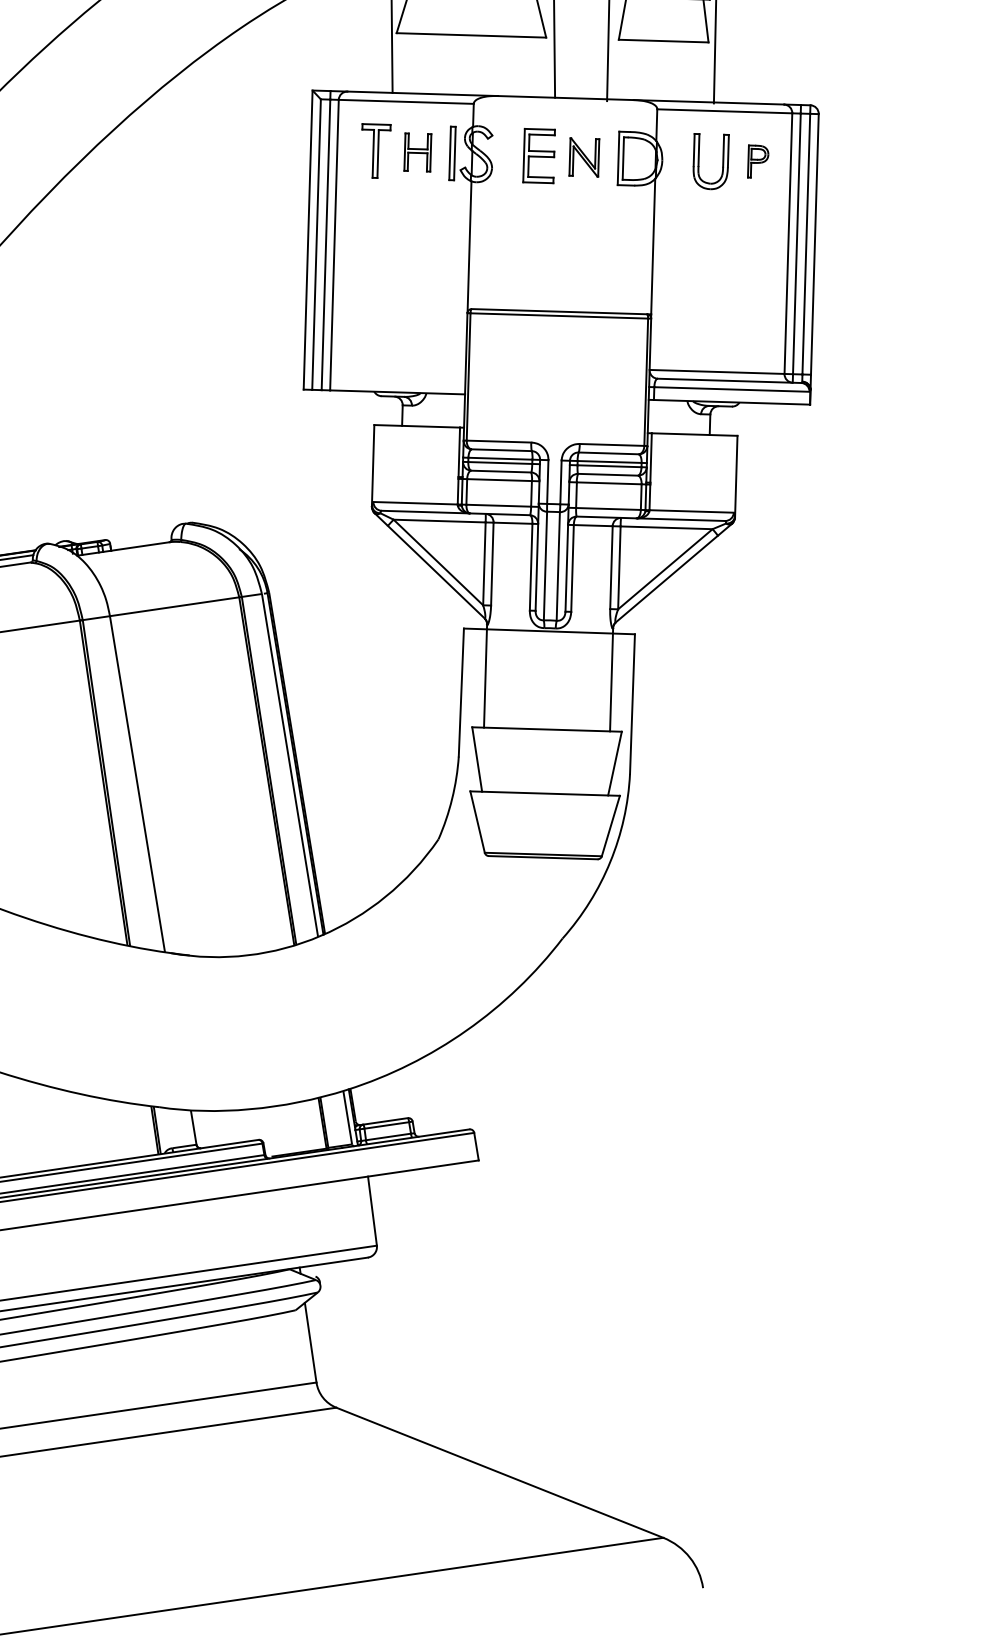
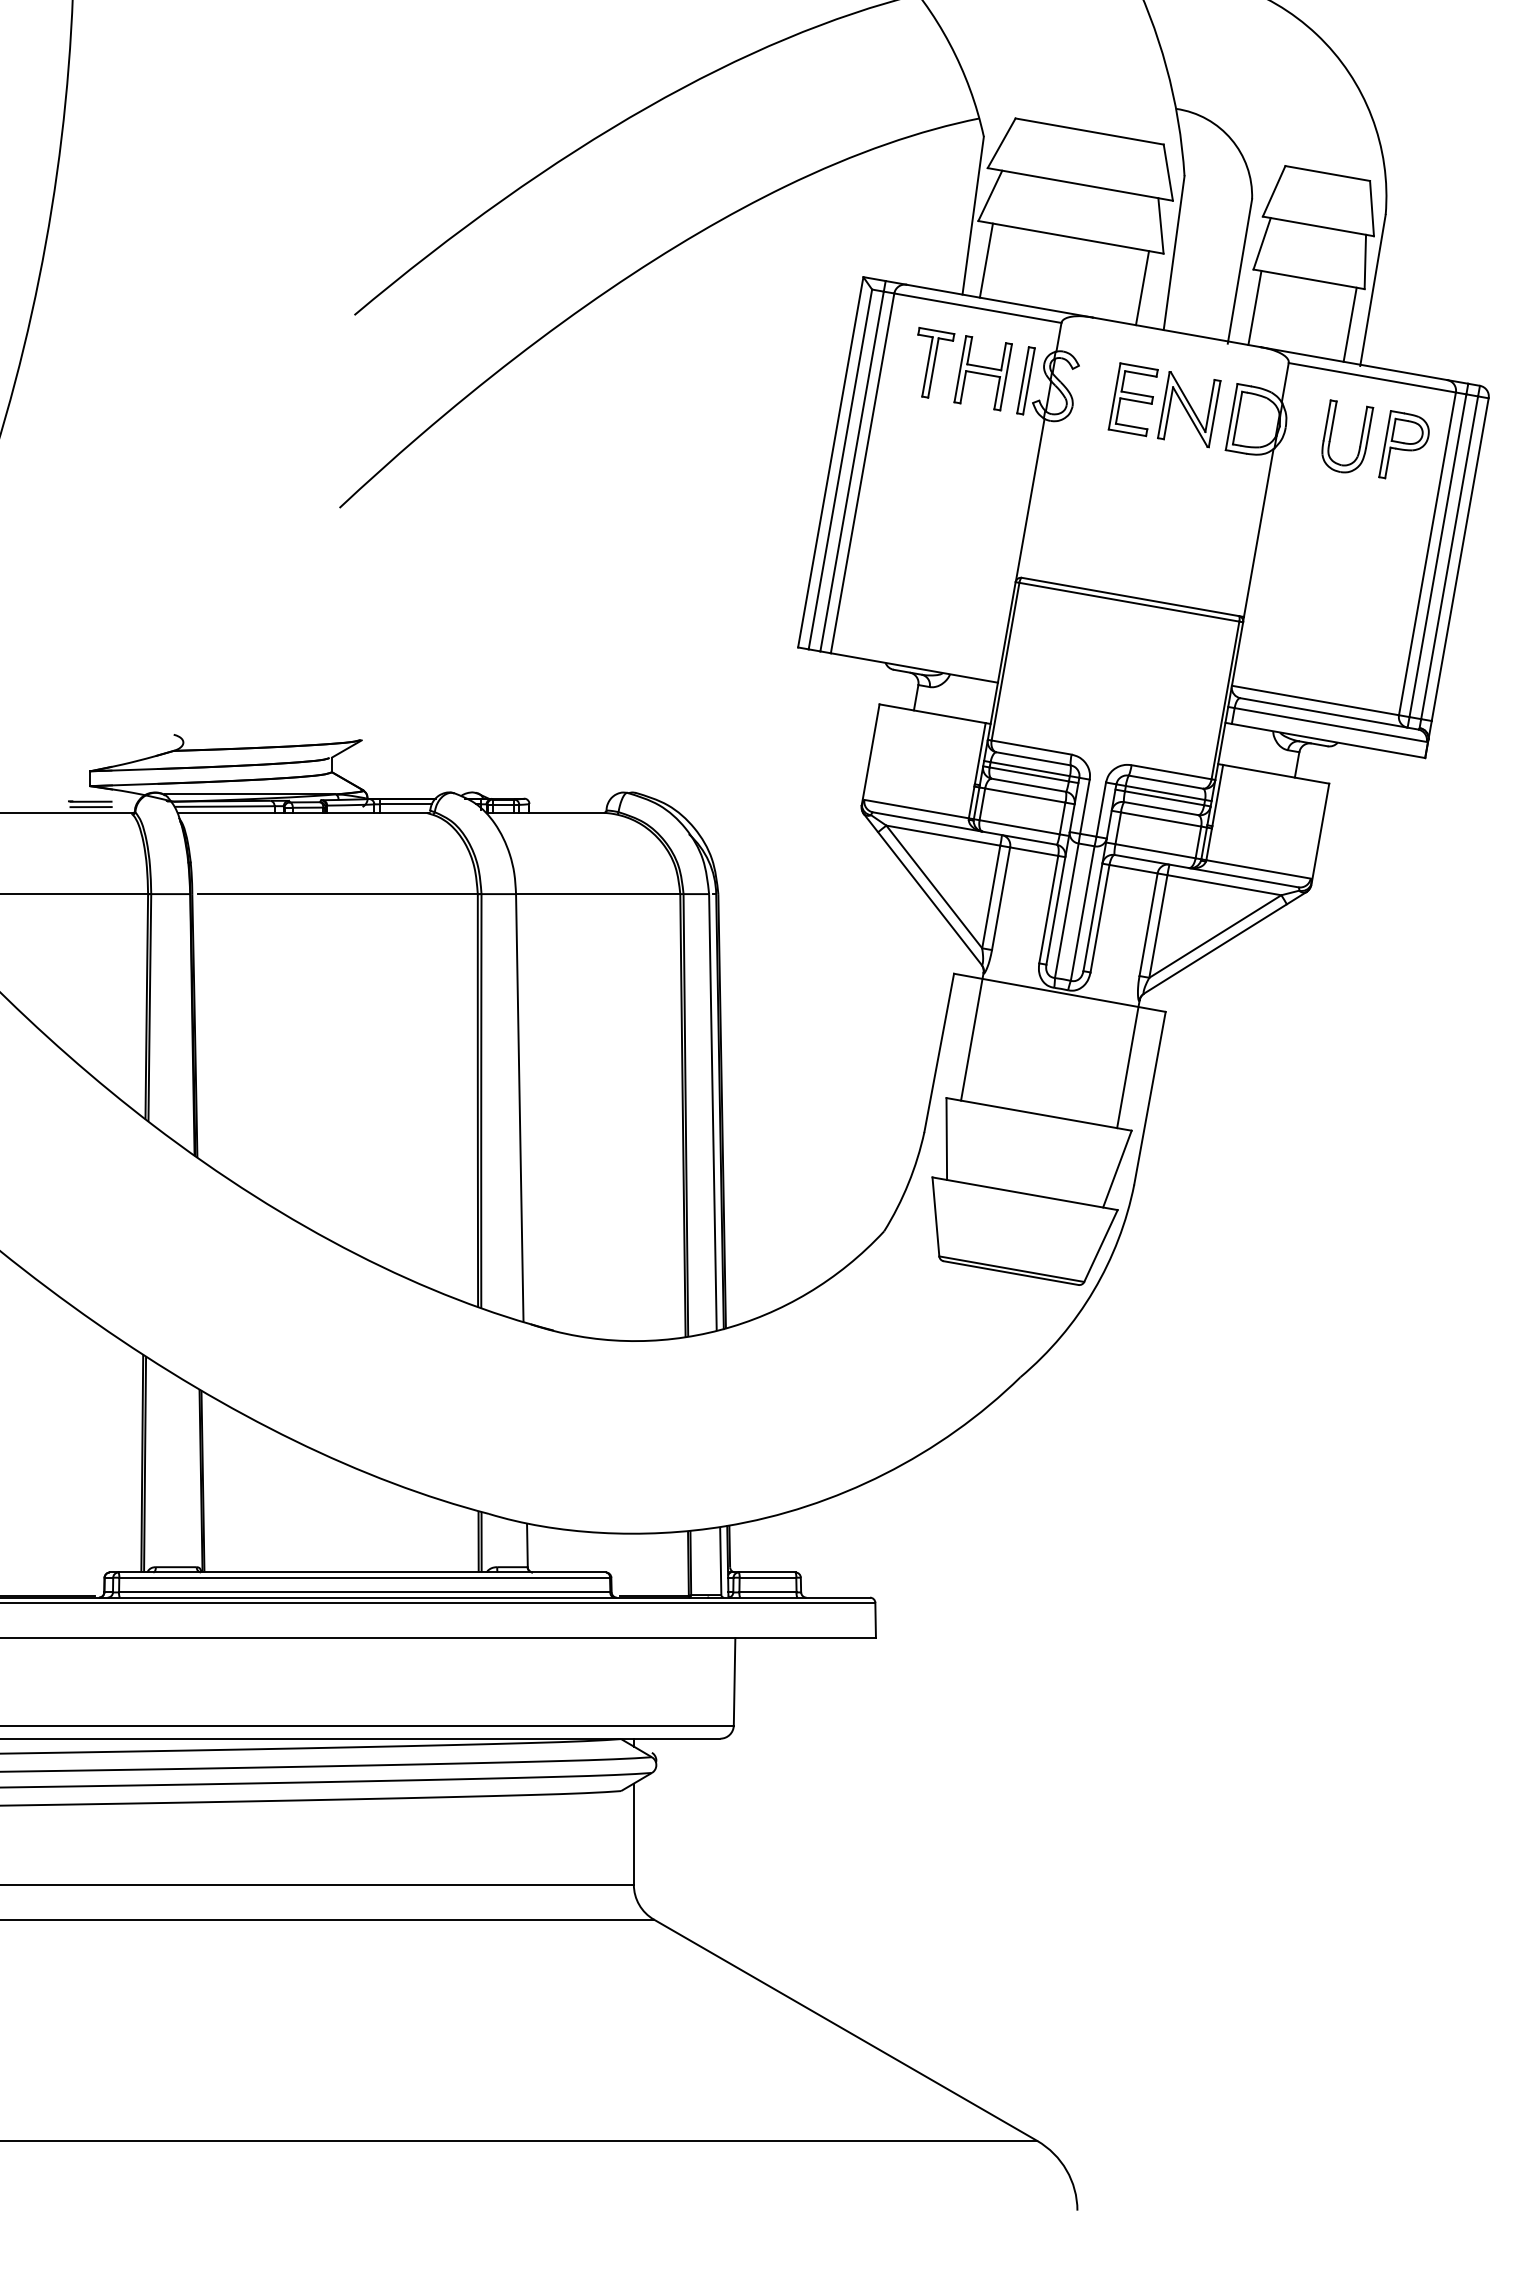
line: (406, 63) -> (985, 260), added
line: (533, 67) -> (1142, 288), added
line: (623, 69) -> (1254, 307), added
line: (700, 72) -> (1349, 324), added
part: (417, 152) -> (982, 373), size x1.43
part: (584, 157) -> (1189, 409), size x1.43
part: (756, 160) -> (1403, 444), size x1.67

